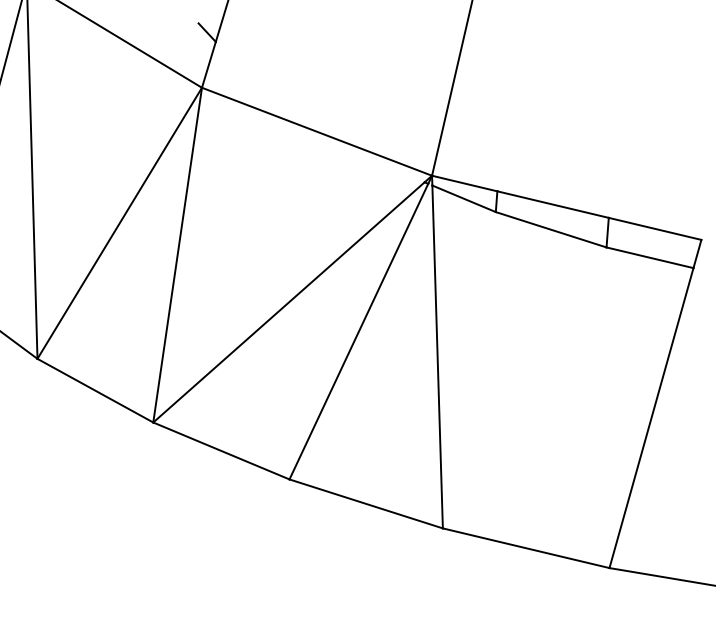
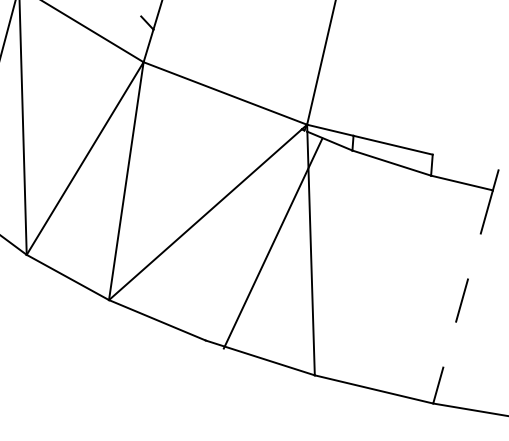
line: (654, 228) -> (465, 162), removed
line: (358, 331) -> (272, 243), moved
line: (652, 417) -> (463, 296), solid -> dashed

